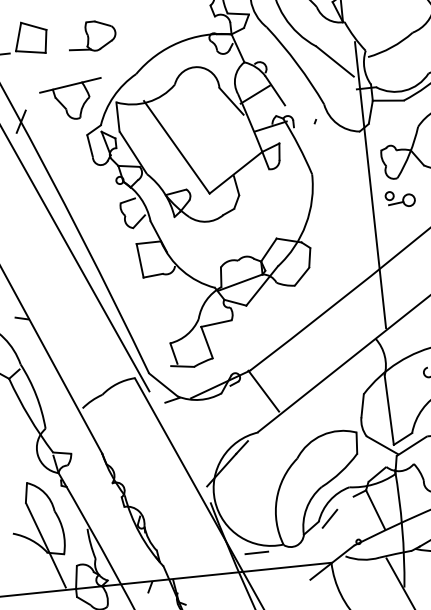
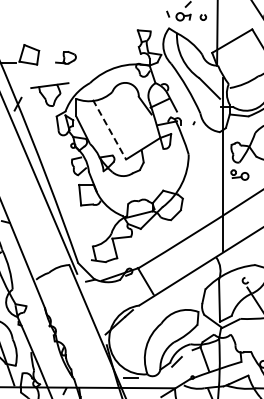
part: (91, 36) -> (65, 57), size x0.7
line: (176, 148) -> (109, 130), solid -> dashed

